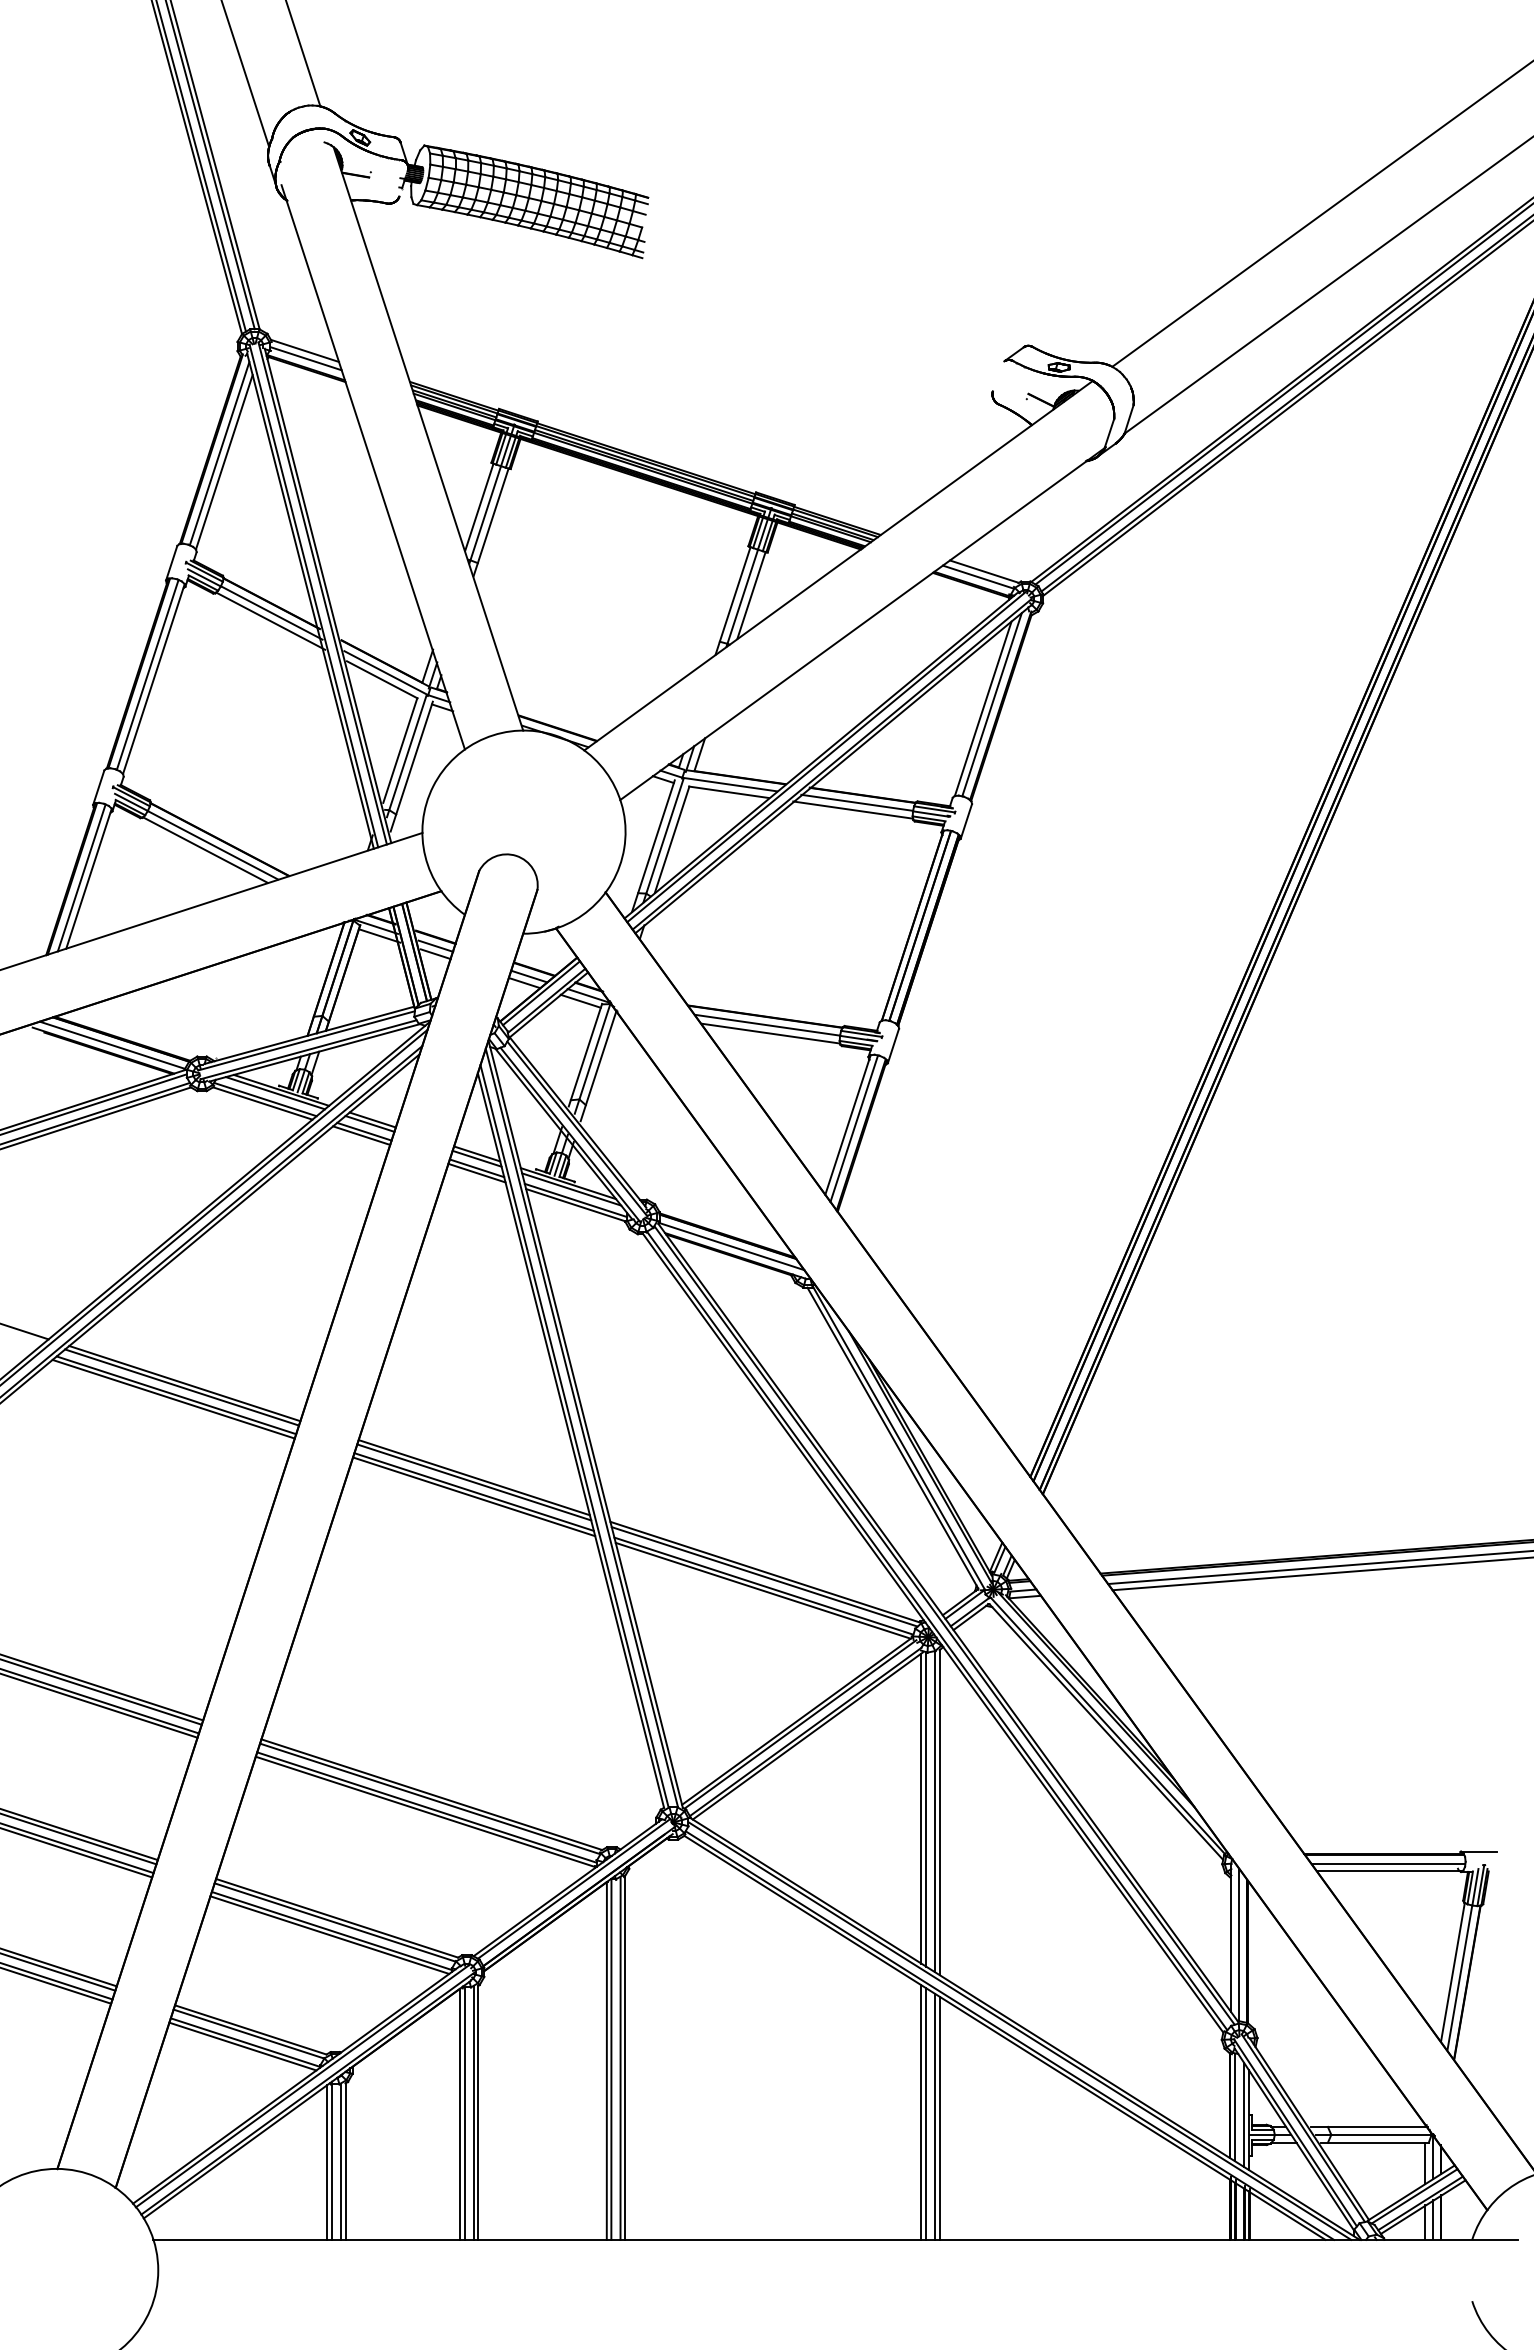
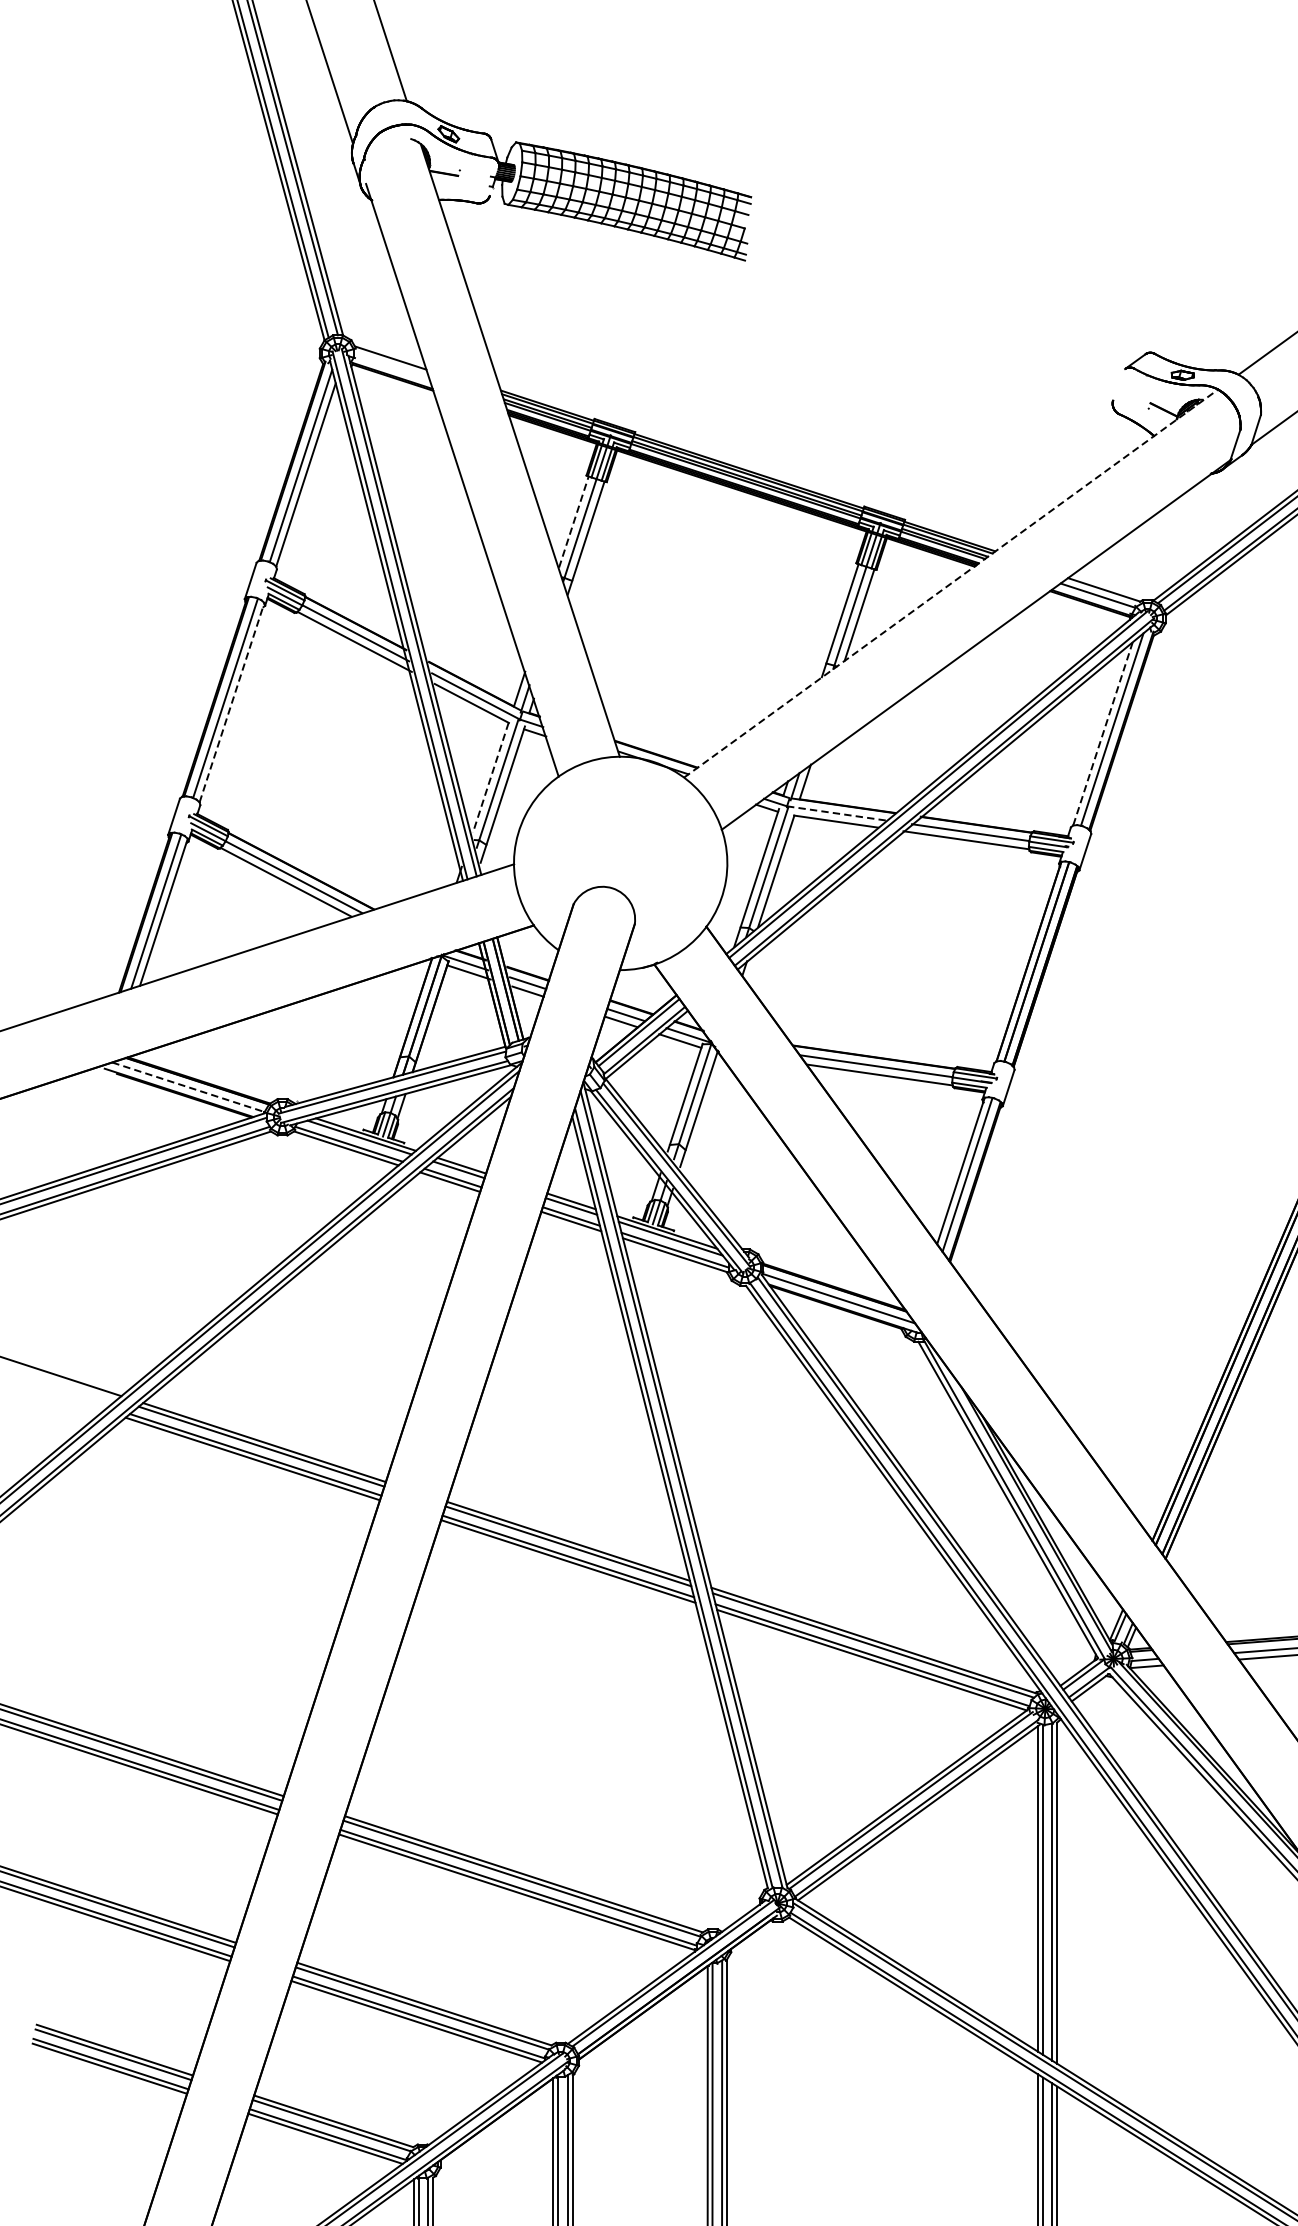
line: (305, 358) -> (391, 366), removed
line: (479, 507) -> (573, 522), solid -> dashed
line: (838, 565) -> (950, 583), solid -> dashed
line: (153, 679) -> (231, 703), solid -> dashed
line: (983, 708) -> (1103, 733), solid -> dashed
line: (400, 751) -> (490, 778), solid -> dashed
line: (729, 784) -> (836, 813), solid -> dashed
line: (112, 1045) -> (188, 1087), solid -> dashed

